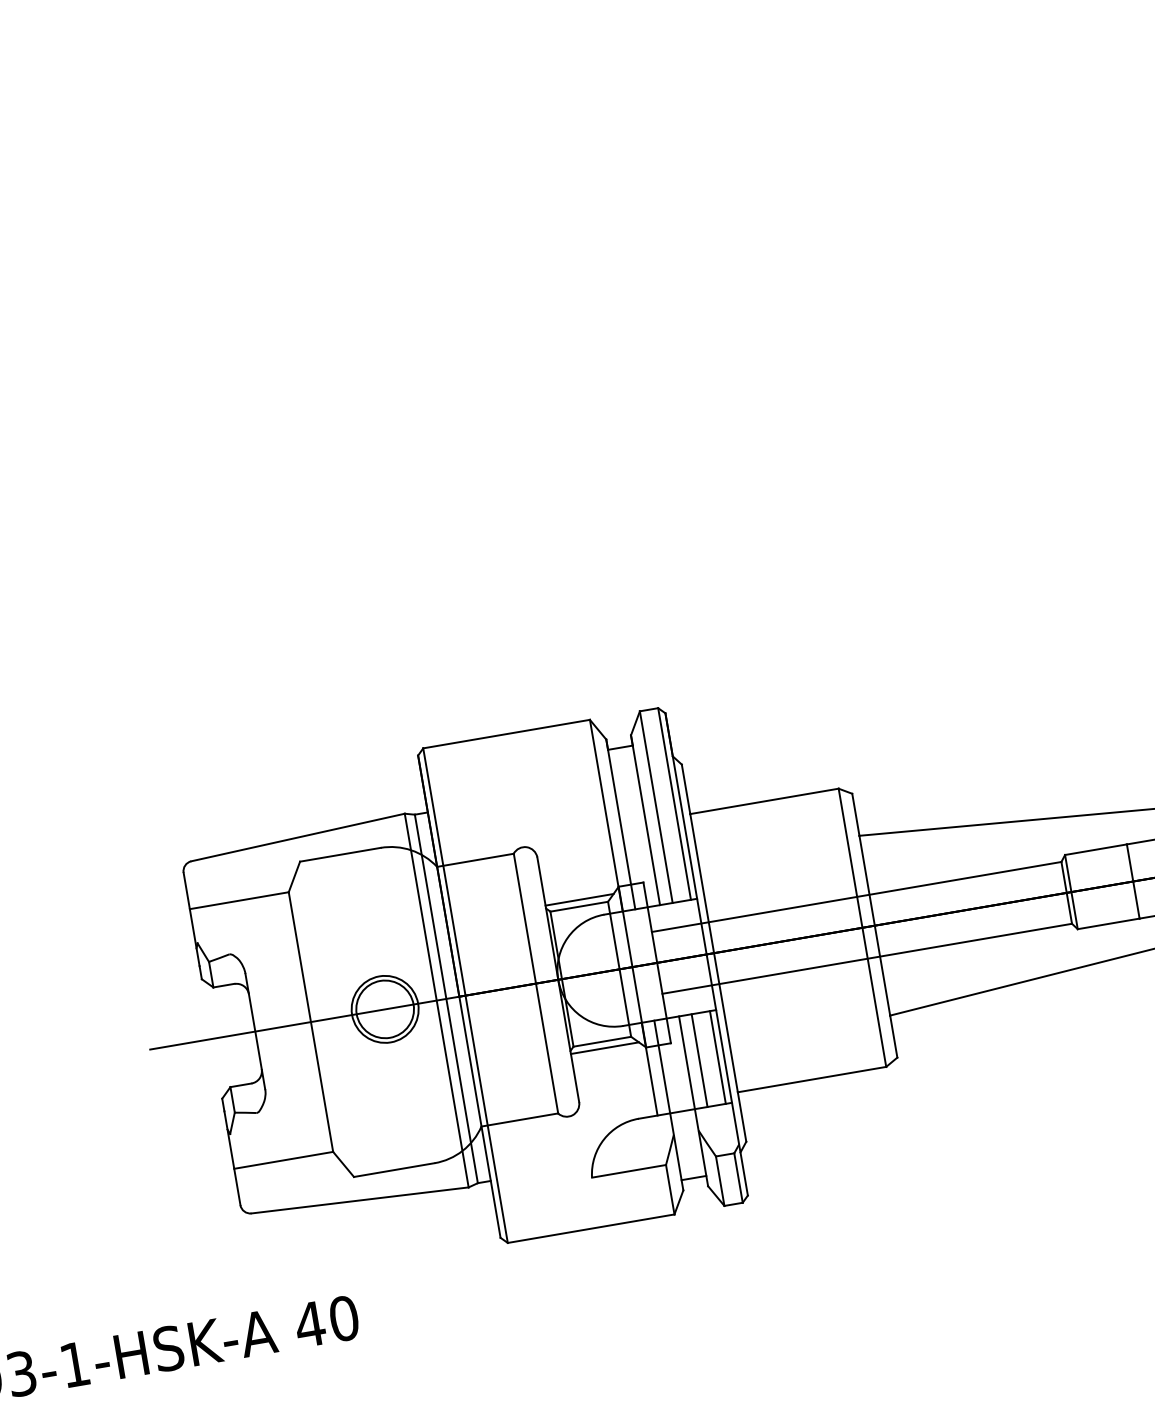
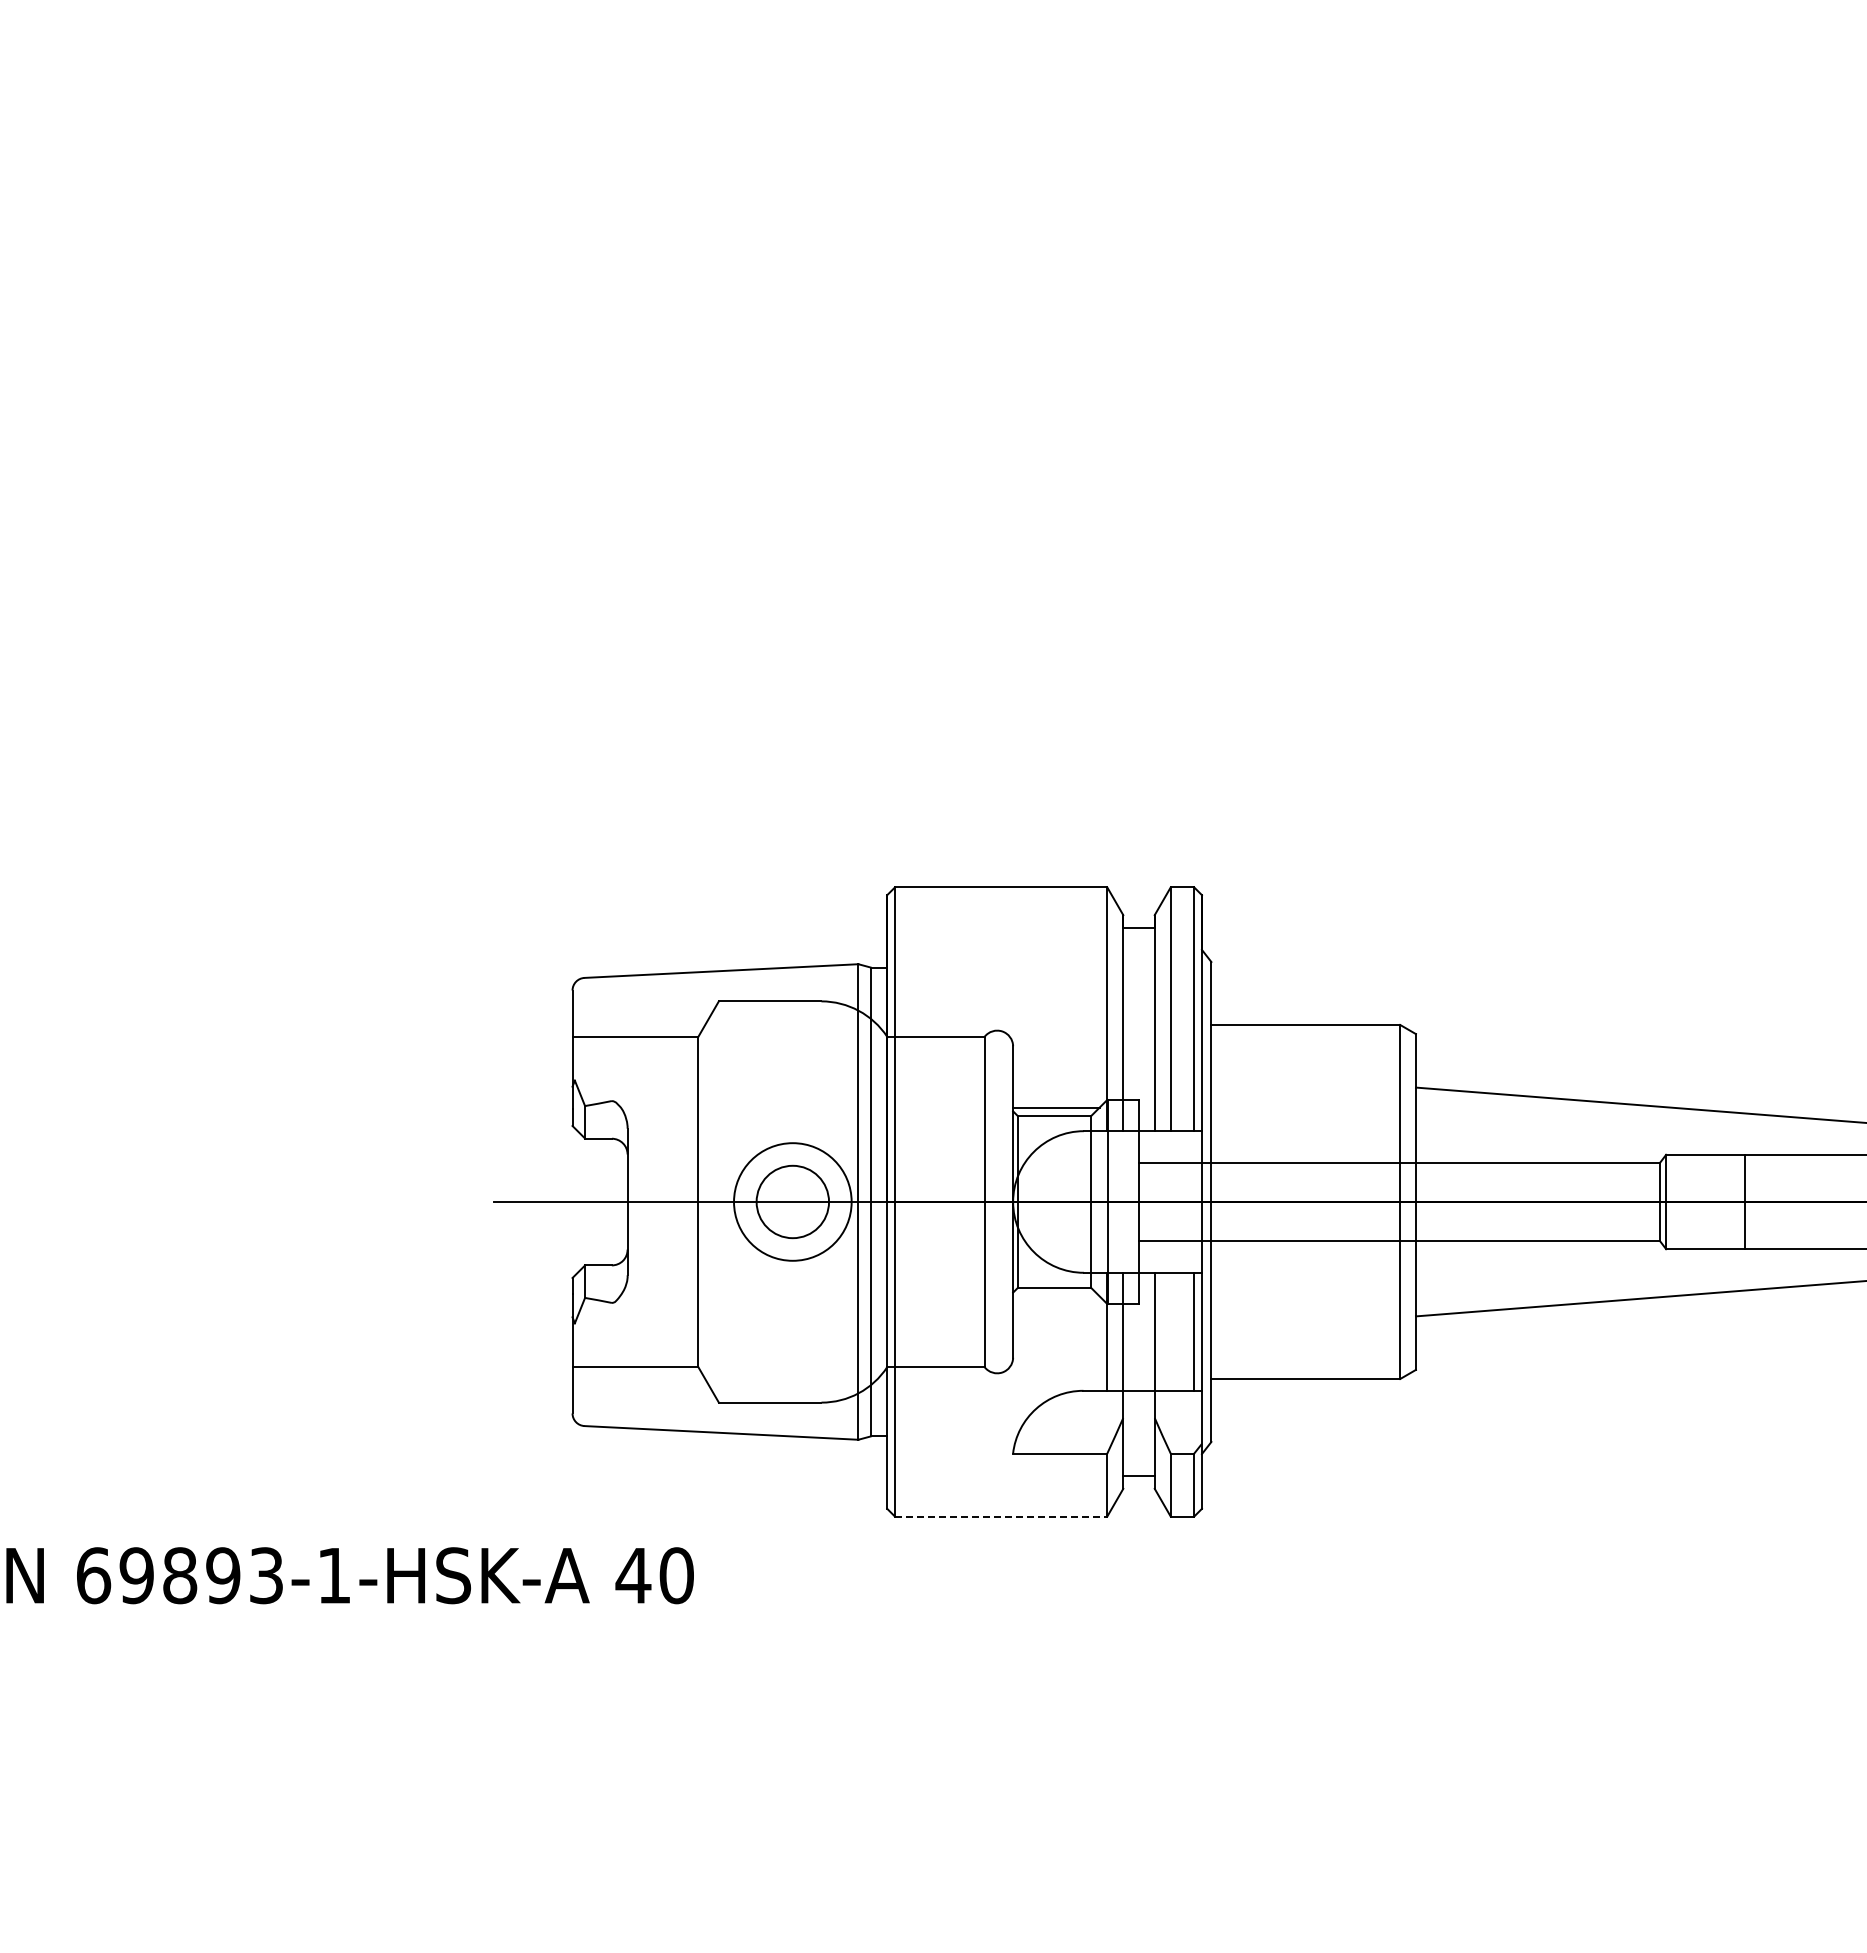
circle: (384, 1009) -> (792, 1201), size x1.4
line: (605, 1048) -> (1056, 1296), removed
line: (699, 1060) -> (1170, 1331), removed
line: (591, 1228) -> (1001, 1516), solid -> dashed

